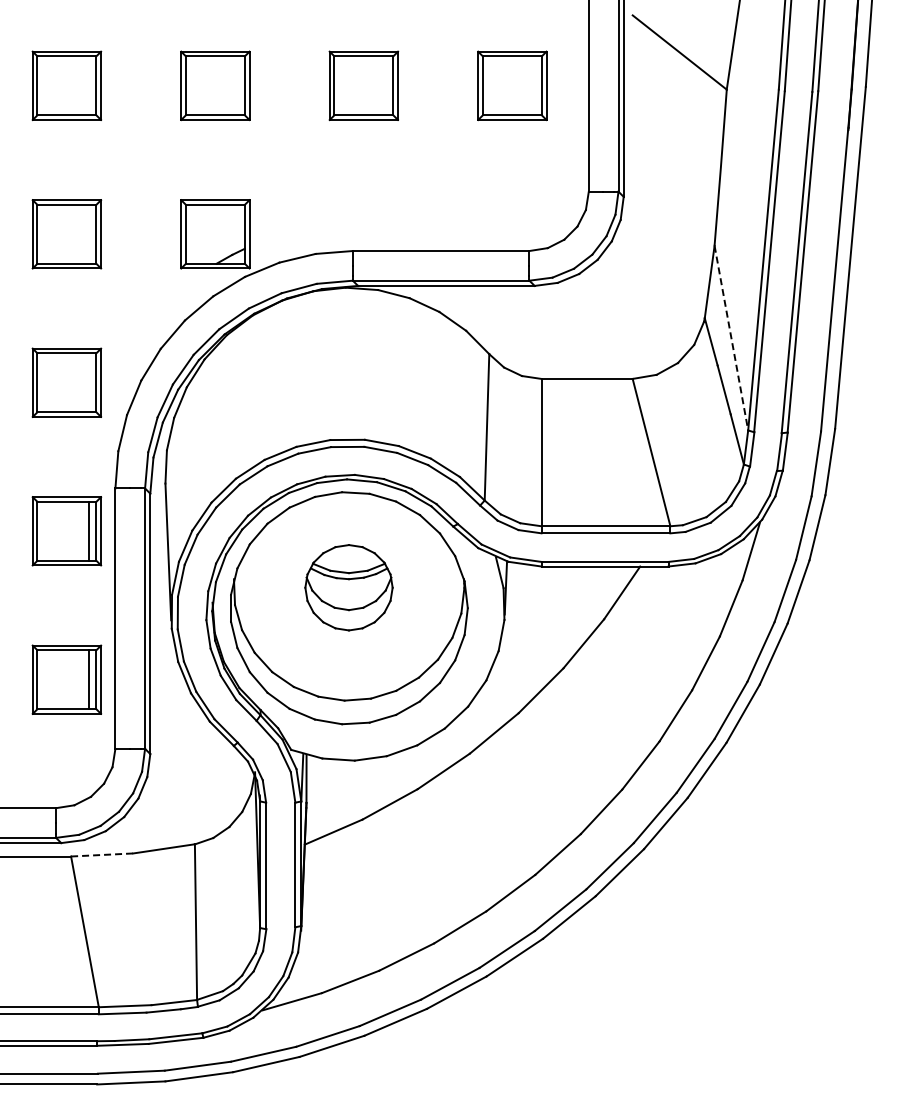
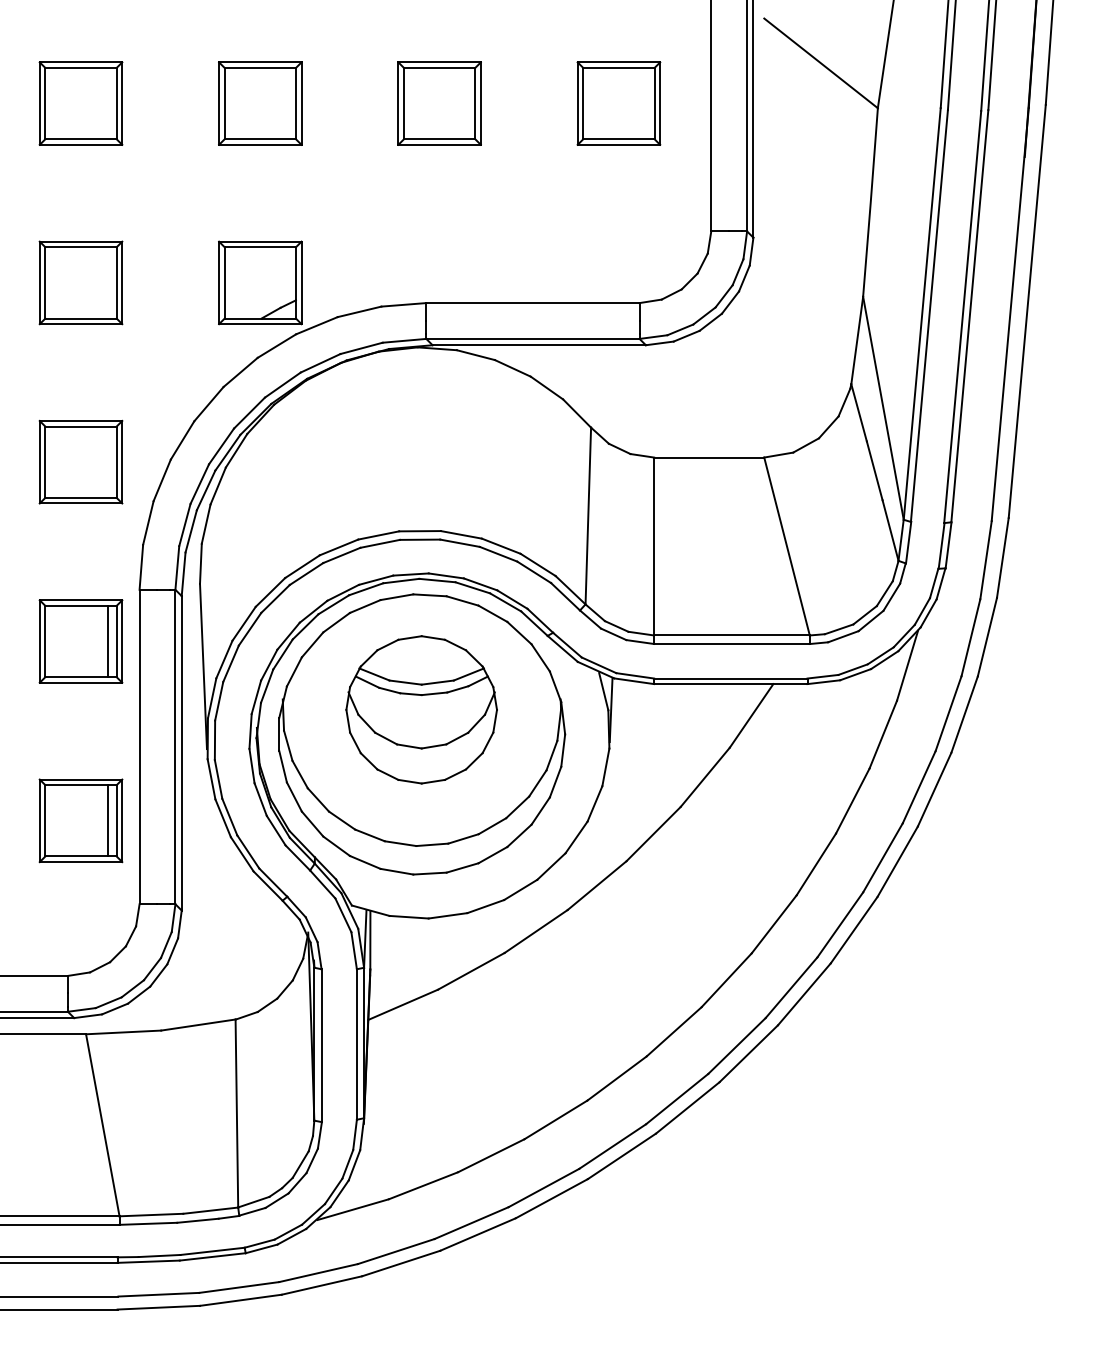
line: (731, 338) -> (883, 408), dashed -> solid
part: (348, 587) -> (421, 709), size x1.43
line: (102, 854) -> (123, 1031), dashed -> solid

